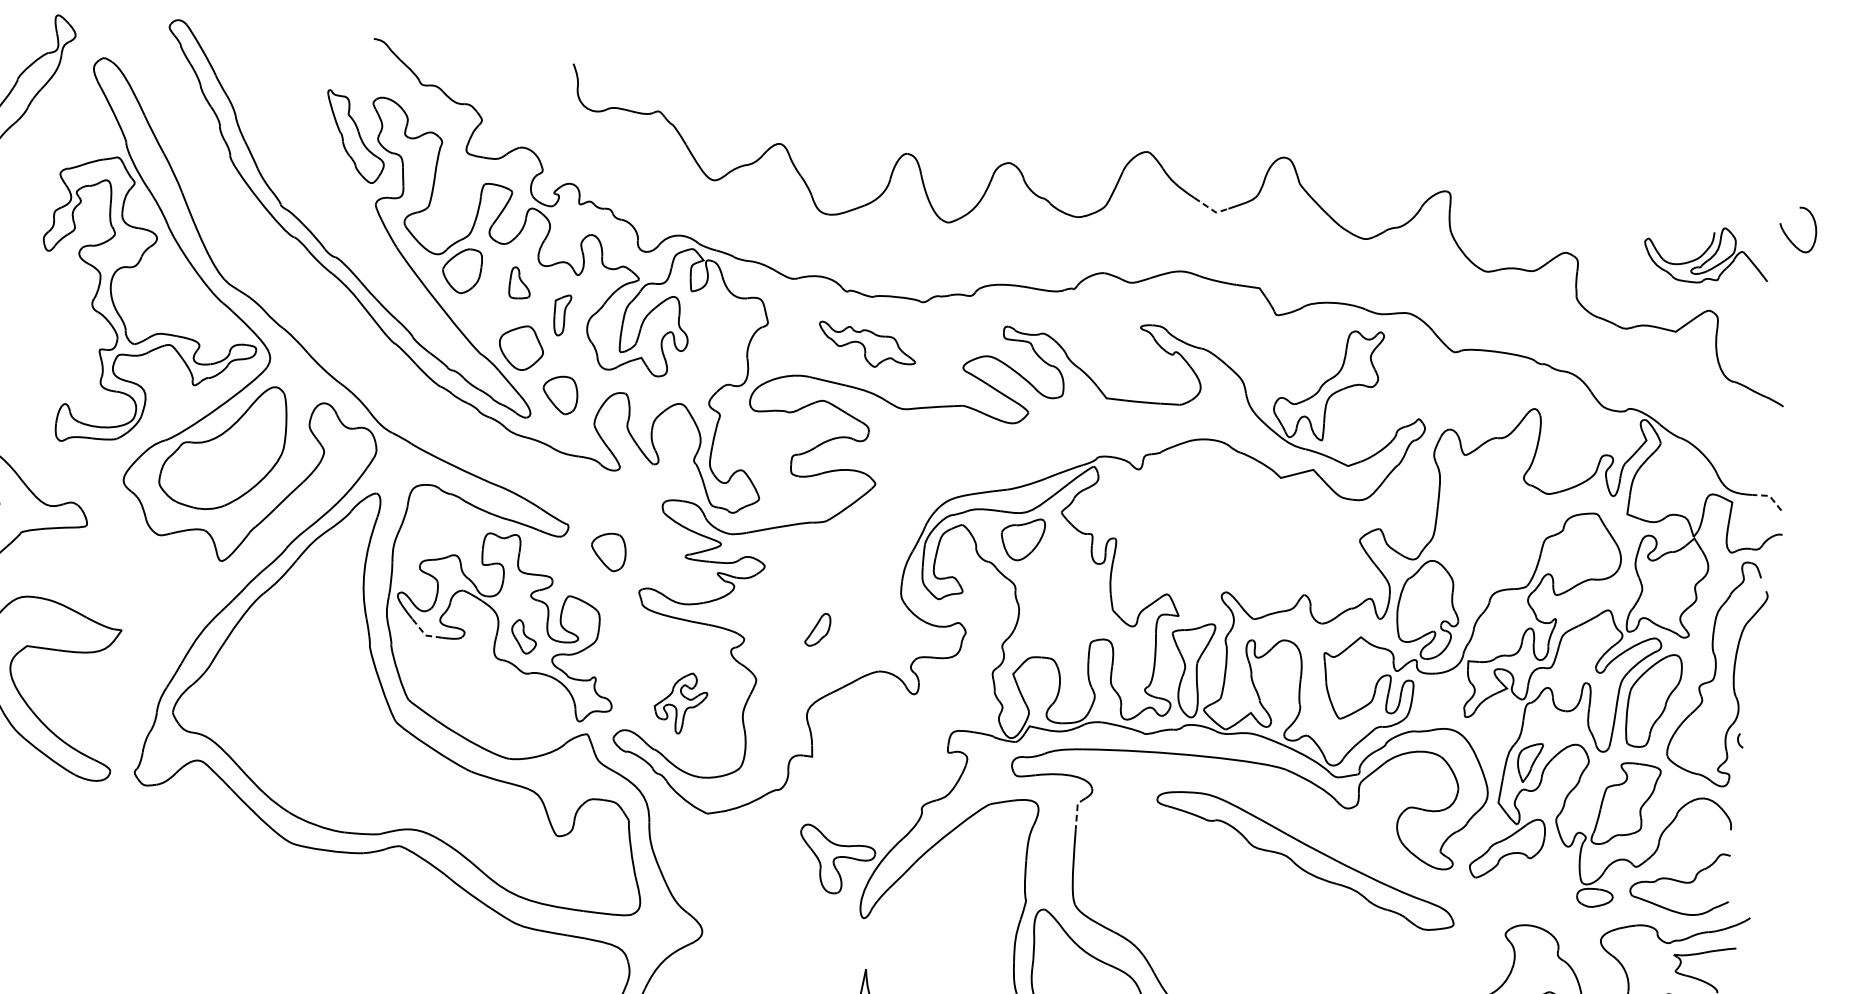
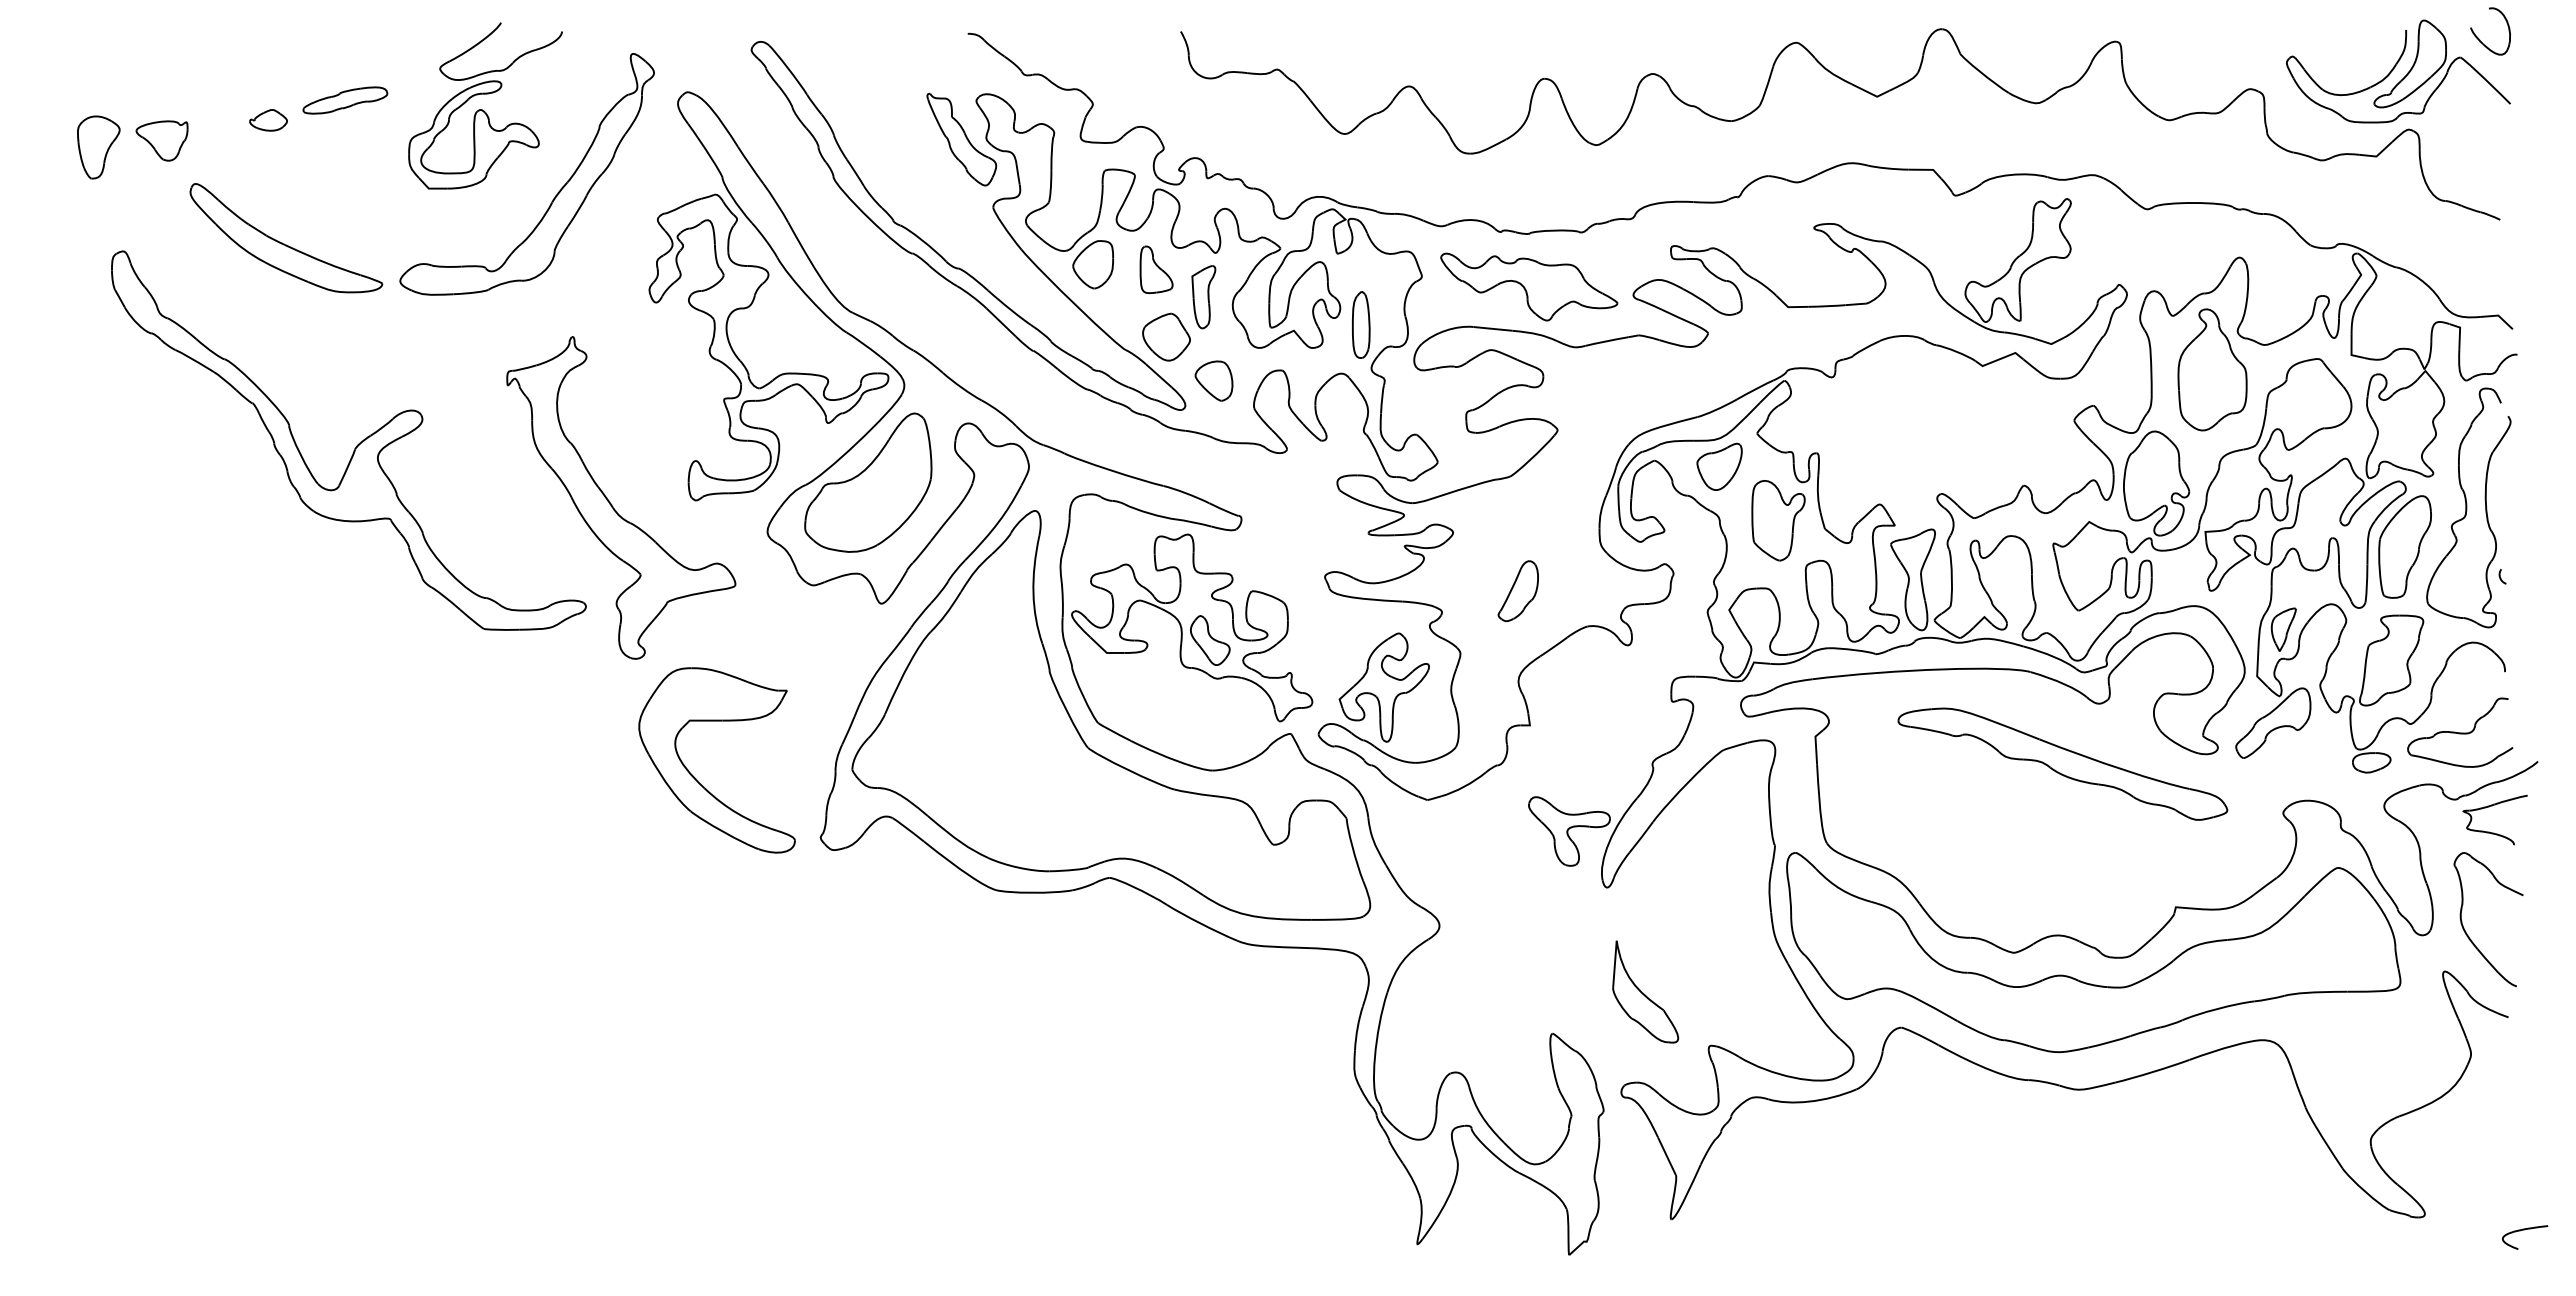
line: (1211, 209) -> (1871, 93), dashed -> solid
part: (1707, 255) -> (2398, 71), size x1.67
part: (520, 283) -> (1156, 269), size x1.43
part: (560, 315) -> (1203, 297), size x1.43
part: (867, 346) -> (1529, 286), size x1.67
part: (705, 360) -> (1361, 324), added
line: (1769, 495) -> (2498, 315), dashed -> solid
part: (1495, 510) -> (2212, 369), added
part: (608, 551) -> (1286, 538), removed
part: (1070, 596) -> (1778, 520), added
part: (817, 629) -> (1517, 591), size x1.67
line: (424, 633) -> (1105, 651), dashed -> solid
part: (524, 636) -> (1210, 640), size x1.43
part: (680, 702) -> (1383, 687), size x1.67
line: (1076, 811) -> (1815, 745), dashed -> solid

